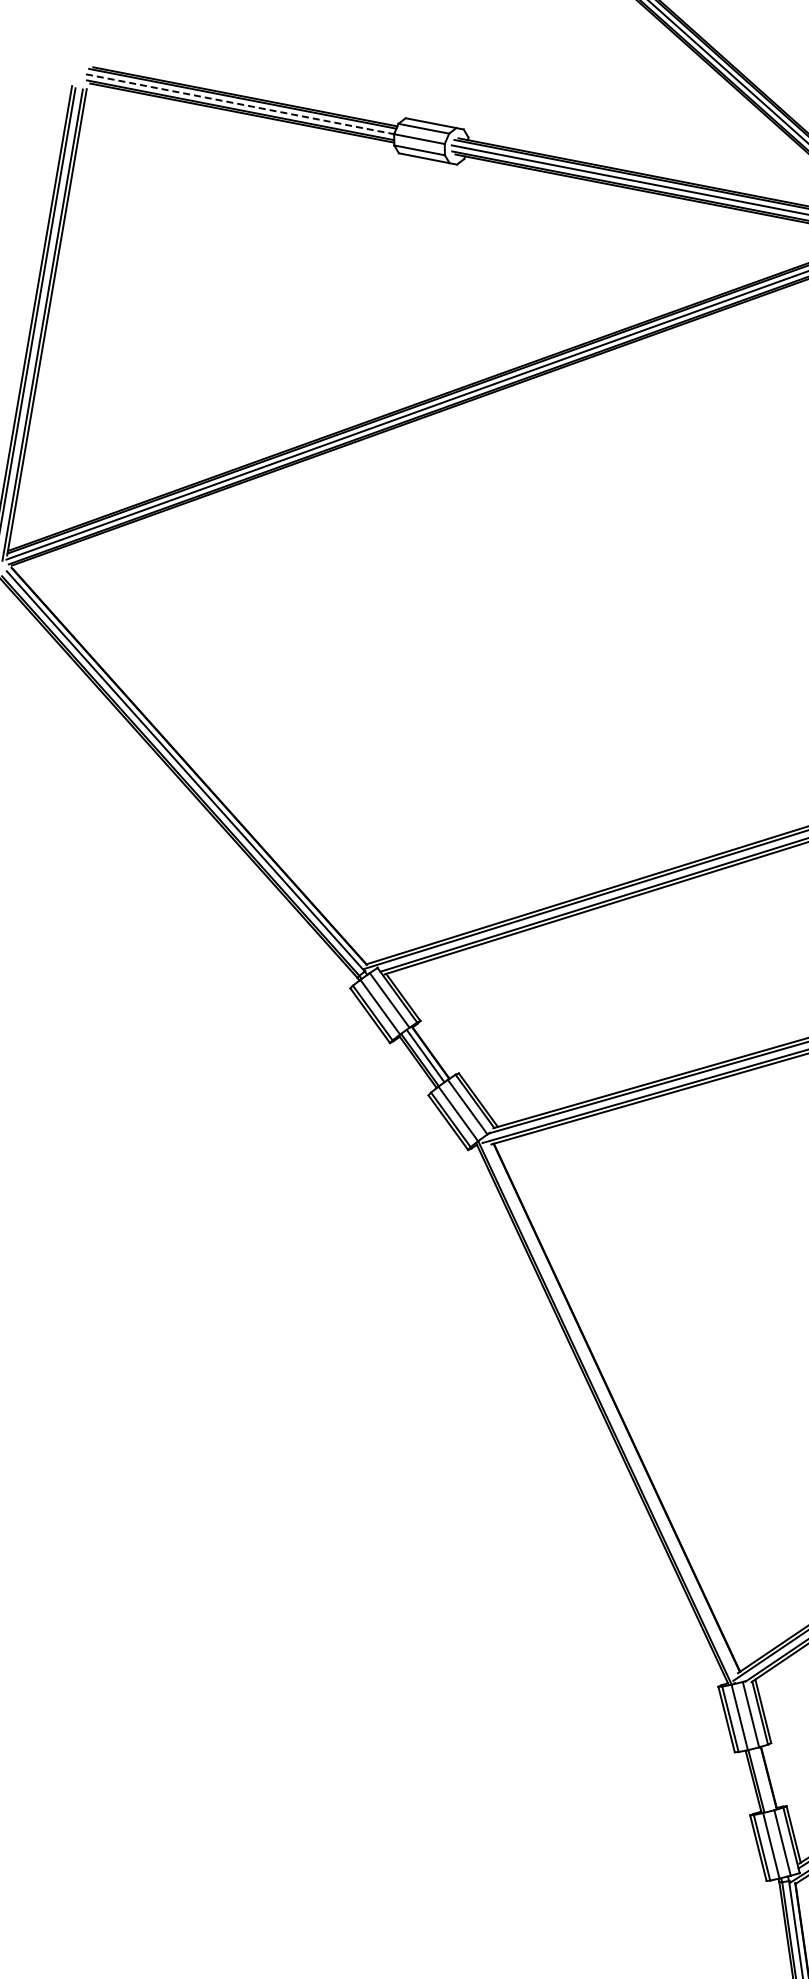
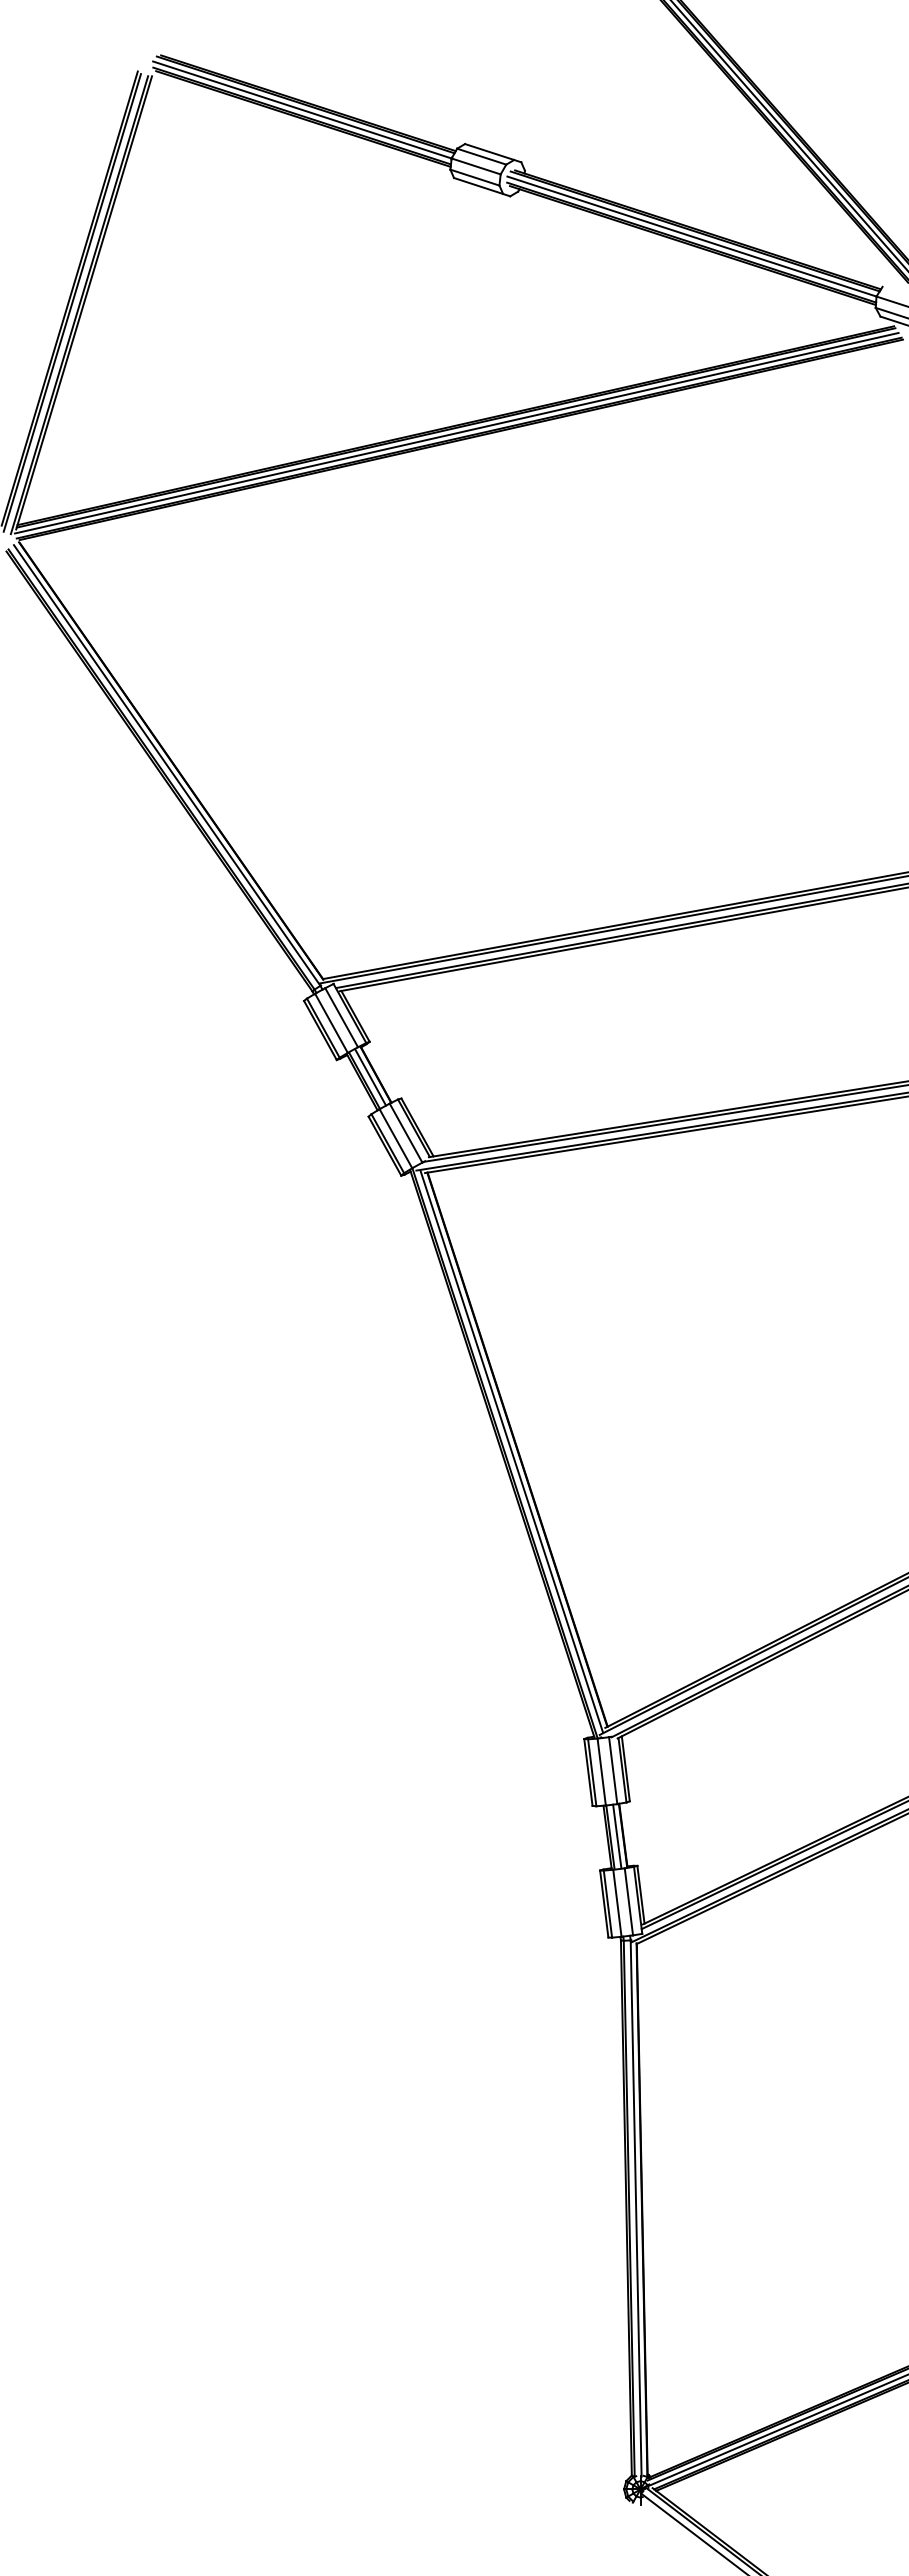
line: (240, 103) -> (302, 109), dashed -> solid
line: (611, 1410) -> (511, 1451), added
line: (763, 1779) -> (617, 1836), added

